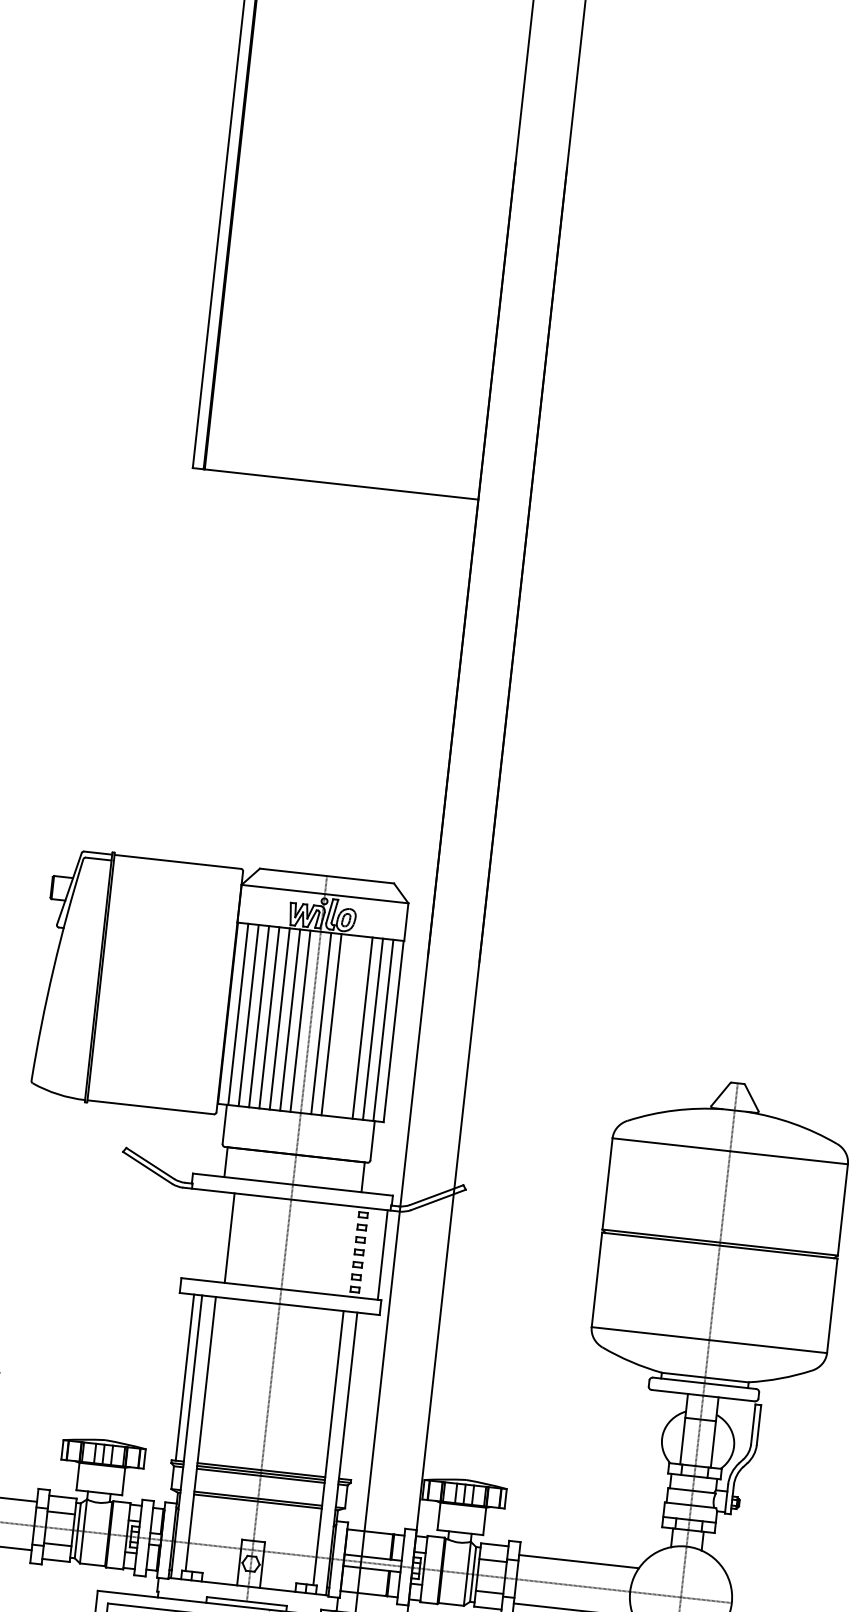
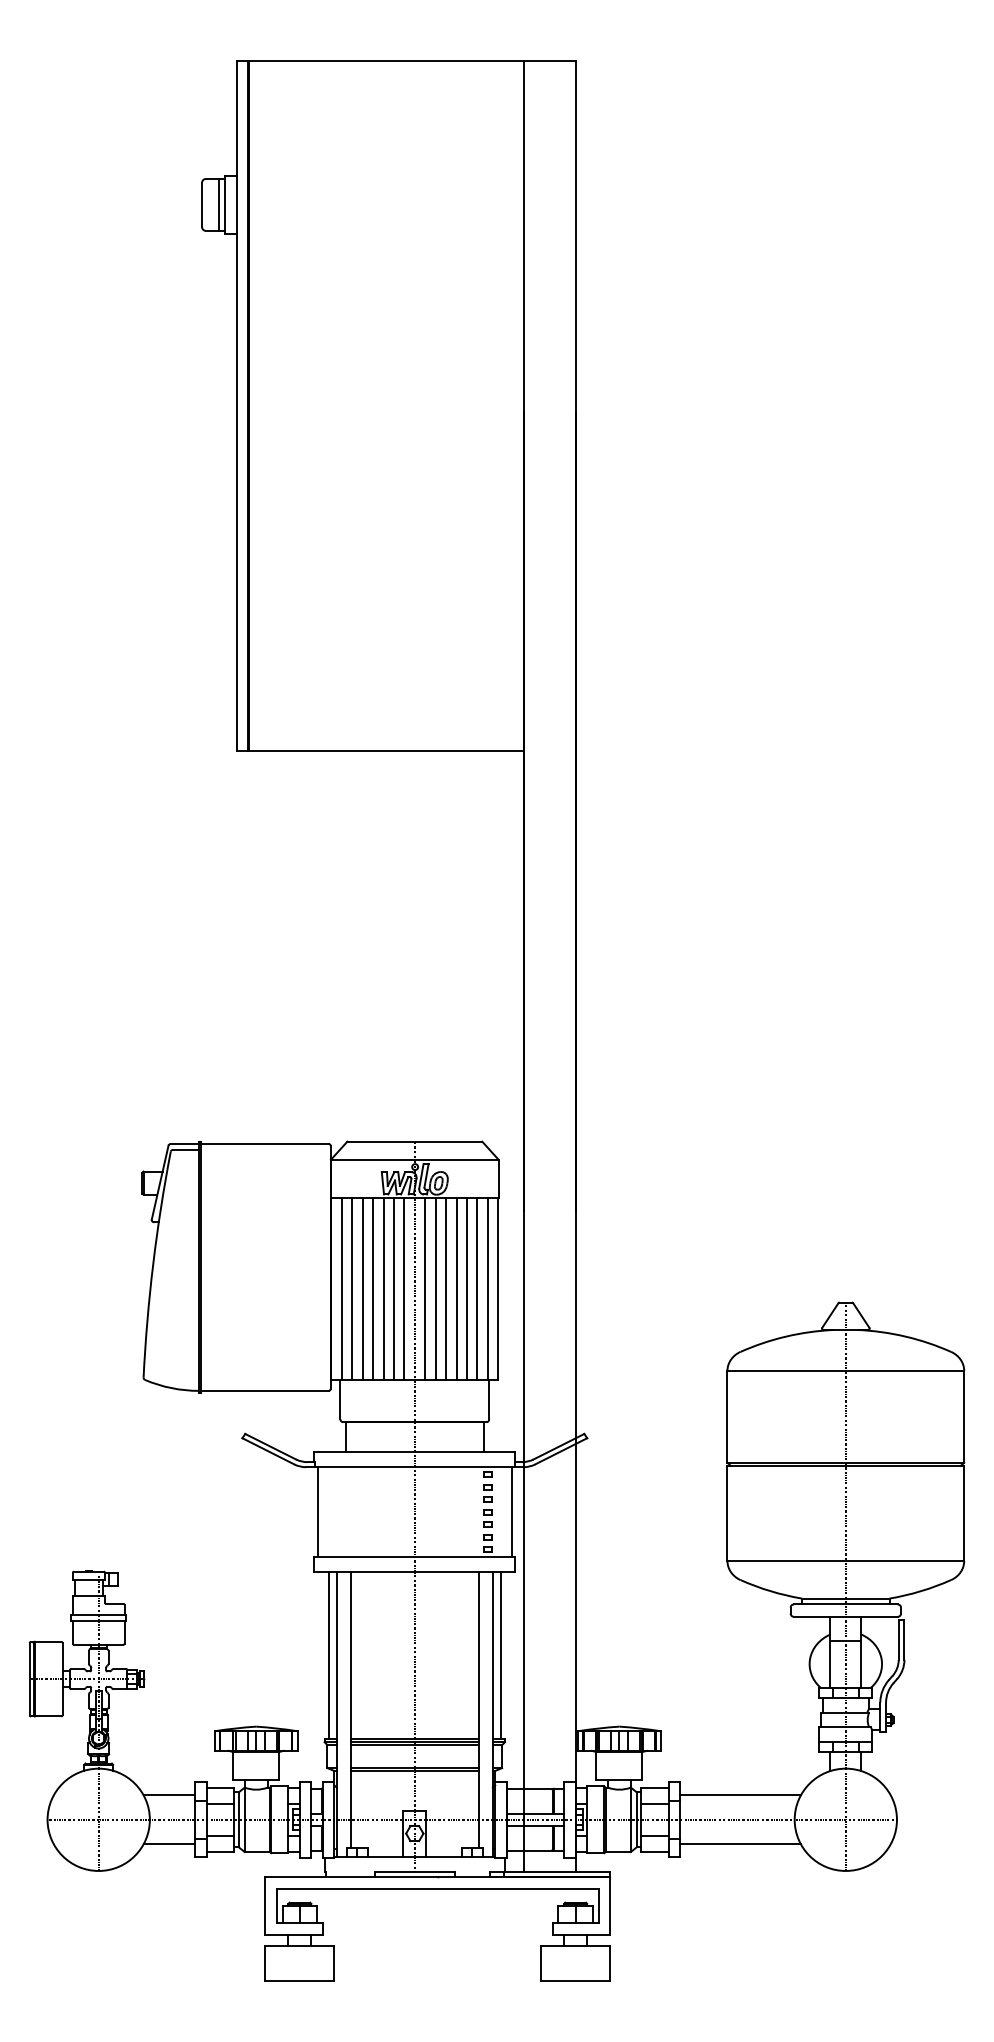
line: (342, 1025) -> (446, 1288), added
line: (352, 1026) -> (456, 1288), added
line: (229, 1238) -> (317, 1512), moved
line: (356, 1396) -> (501, 1655), added

